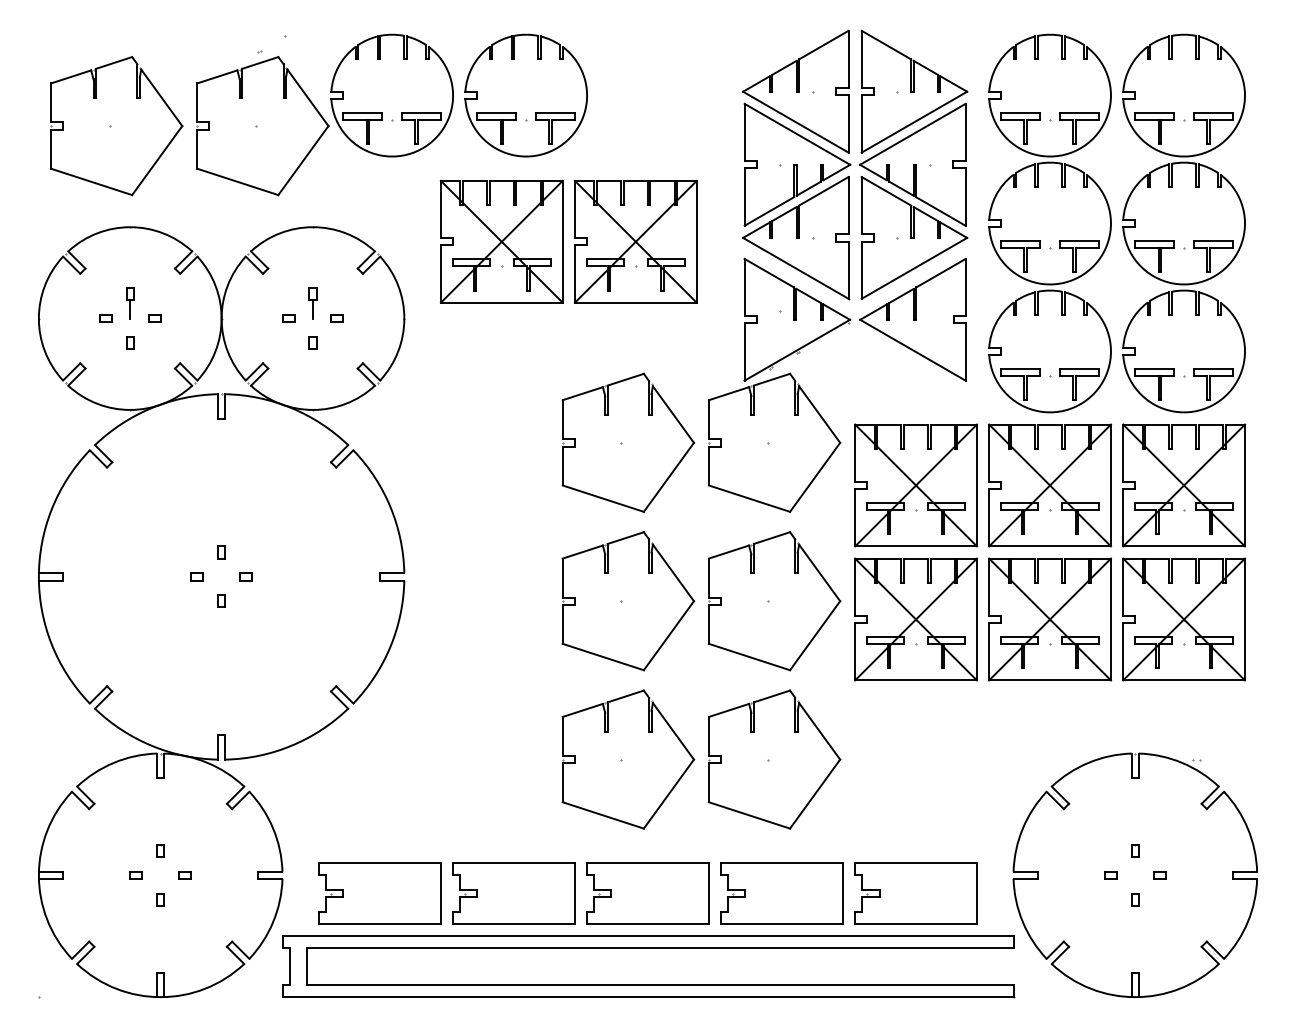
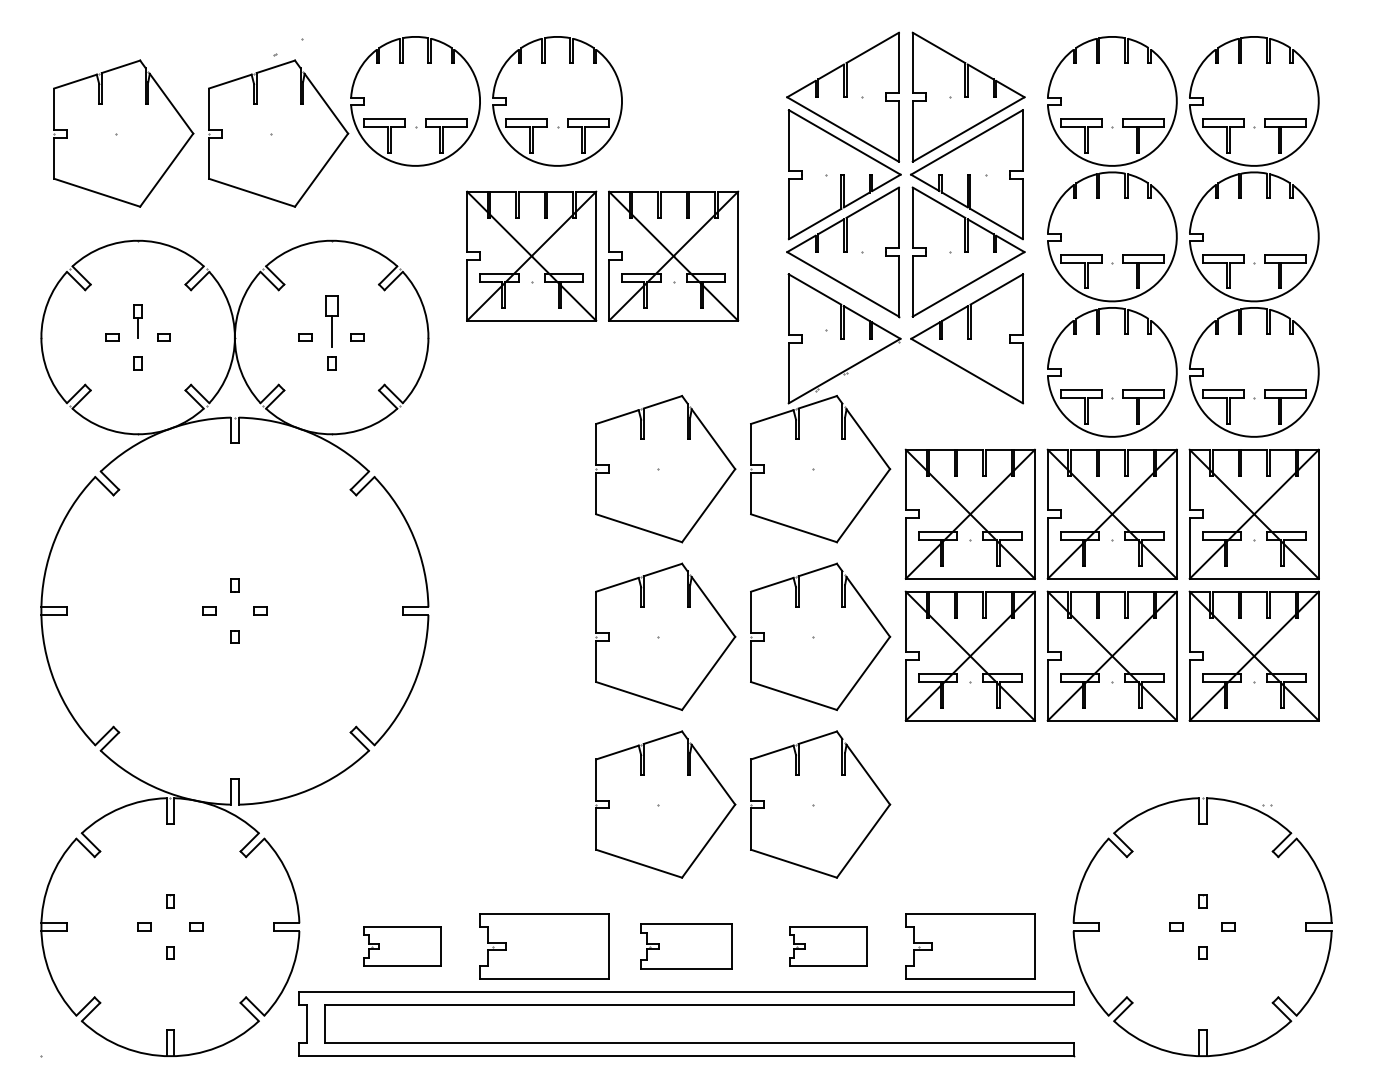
part: (312, 303) -> (331, 321), size x1.6
part: (379, 893) -> (402, 946), size x0.6
part: (647, 893) -> (685, 946), size x0.7
part: (781, 893) -> (827, 946), size x0.6

